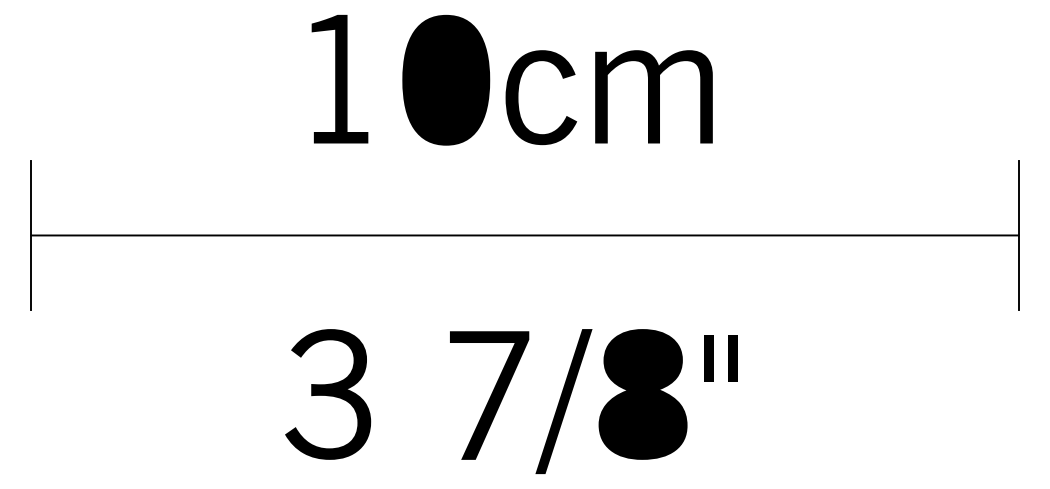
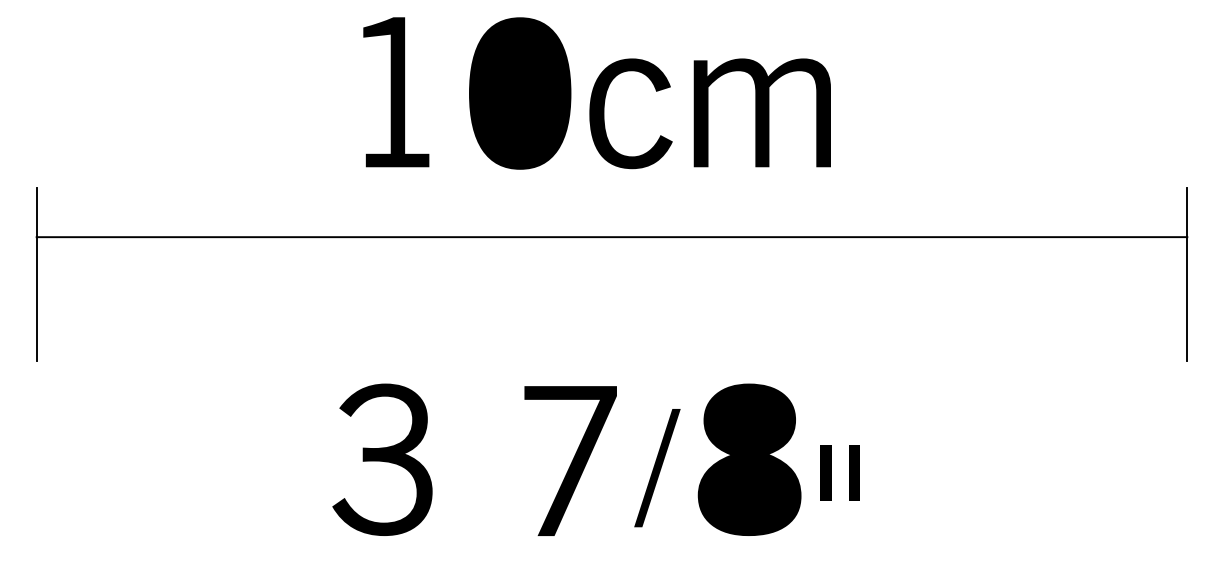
line: (524, 235) -> (611, 237), moved
part: (713, 358) -> (831, 472), moved
part: (563, 401) -> (656, 468), size x0.7

